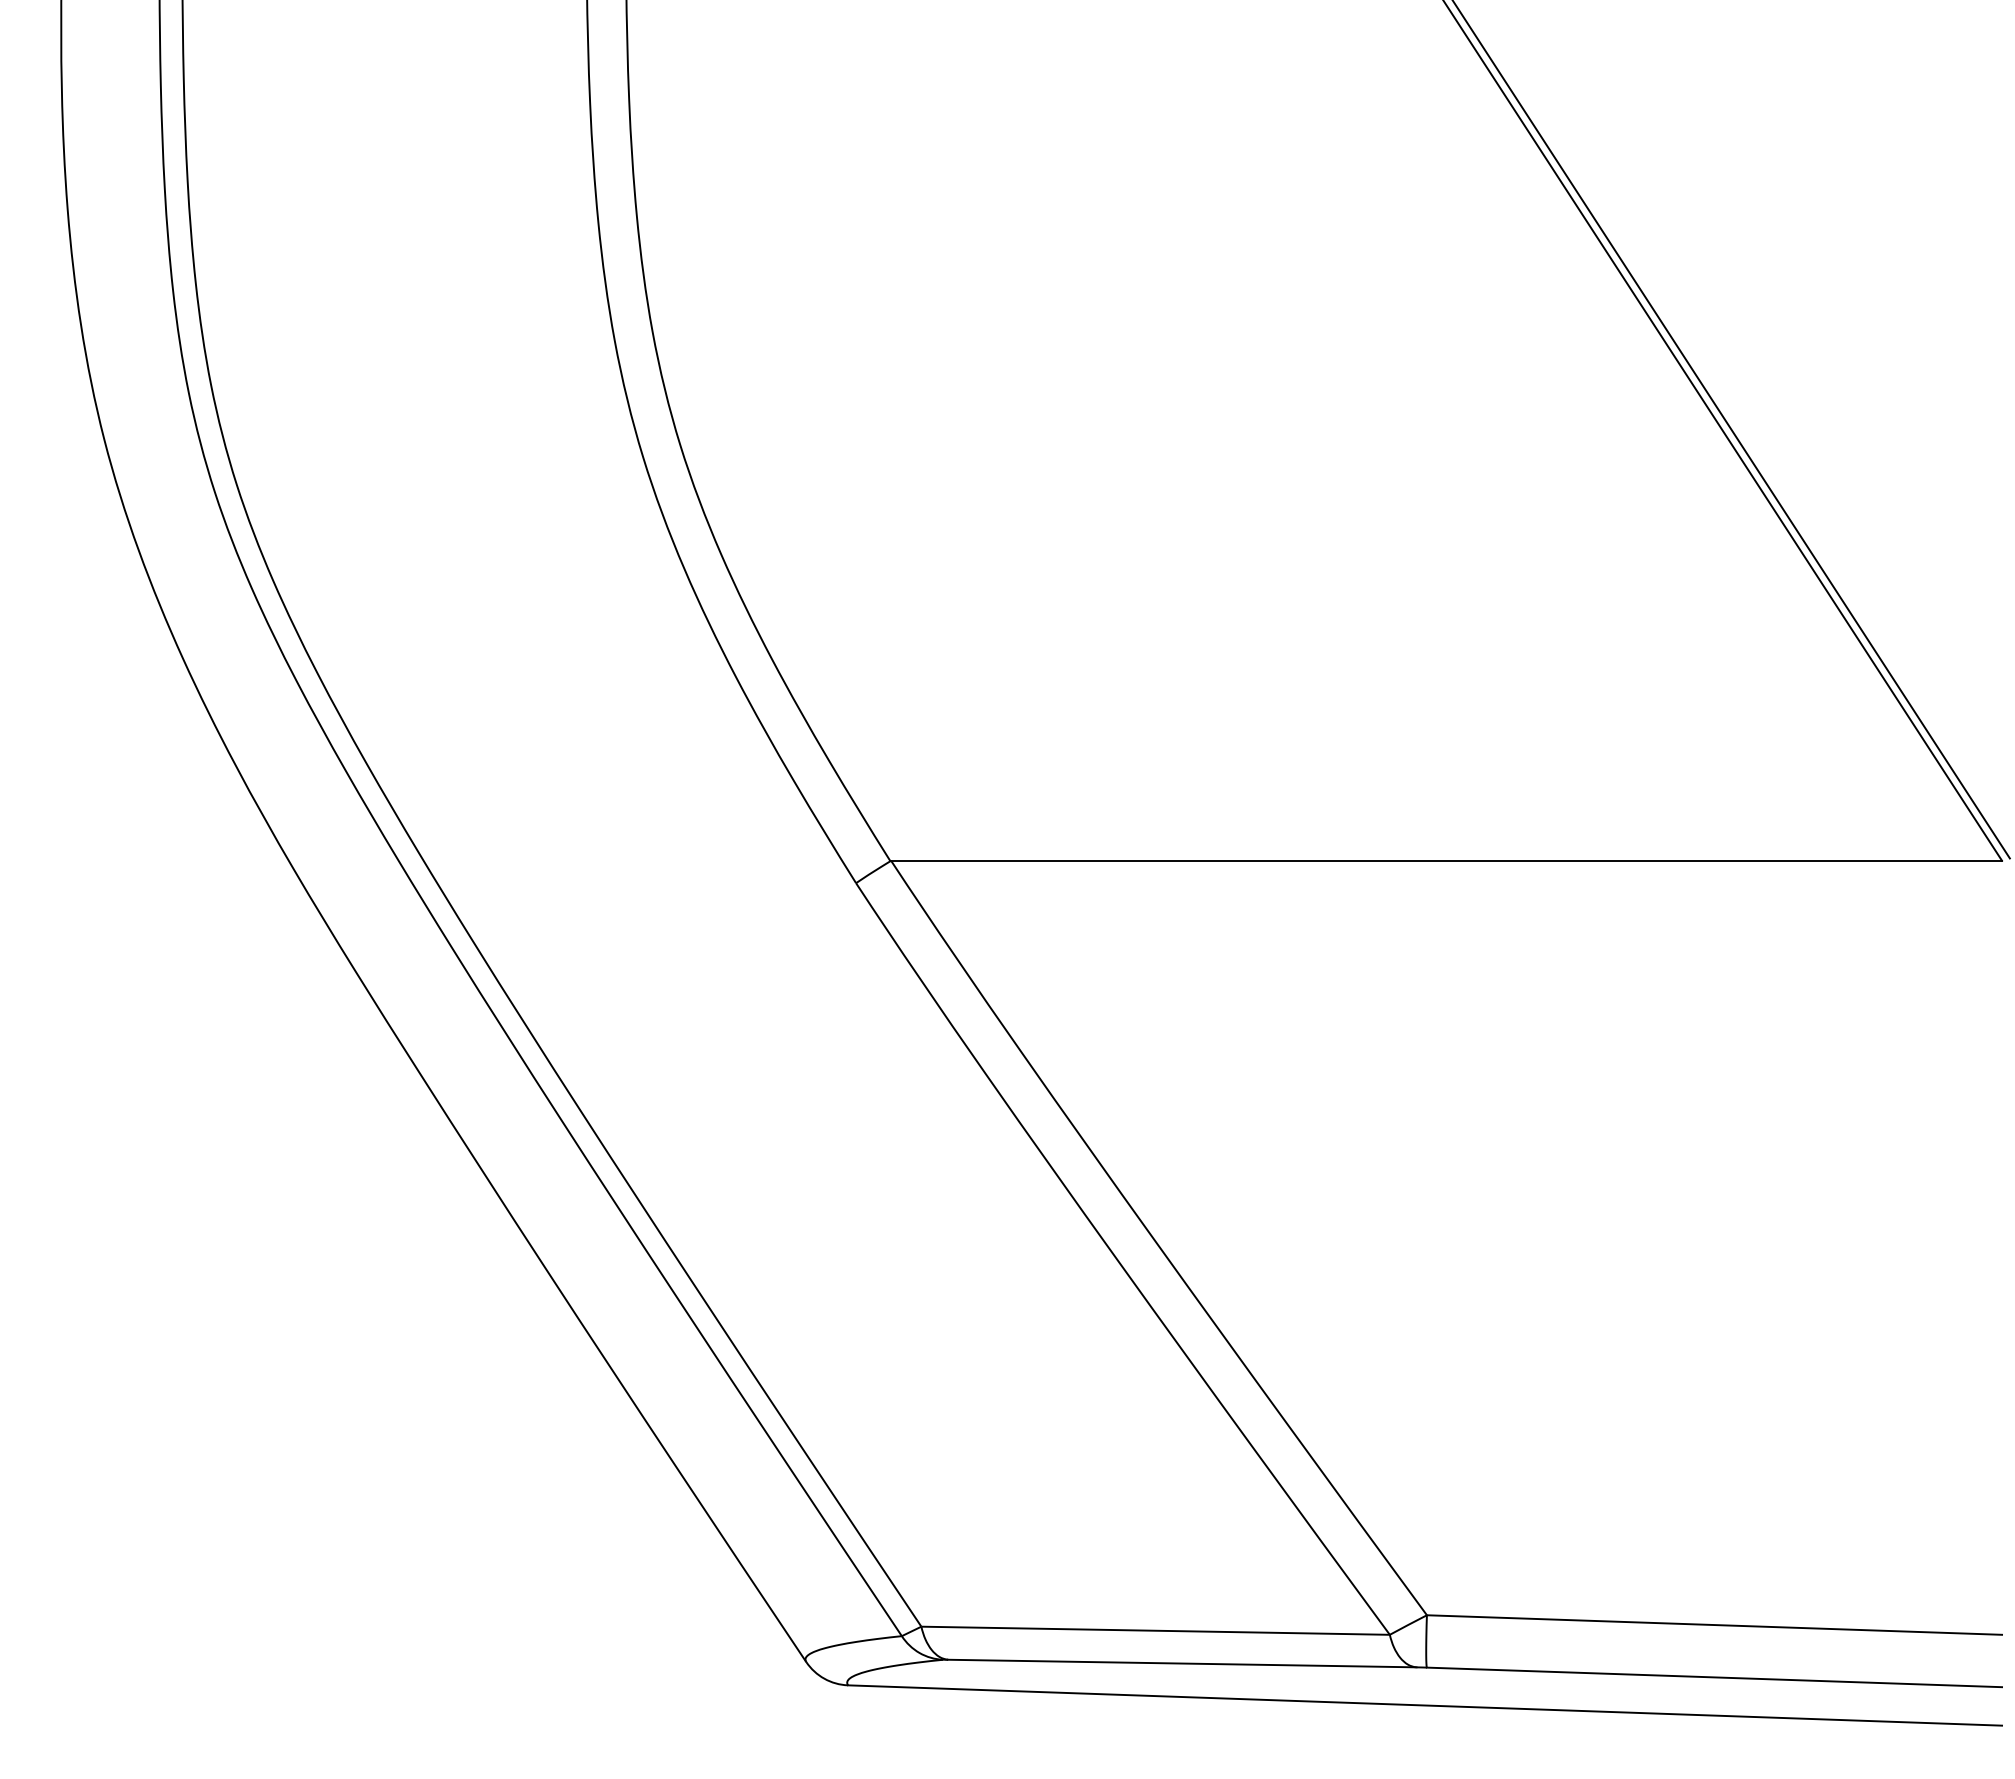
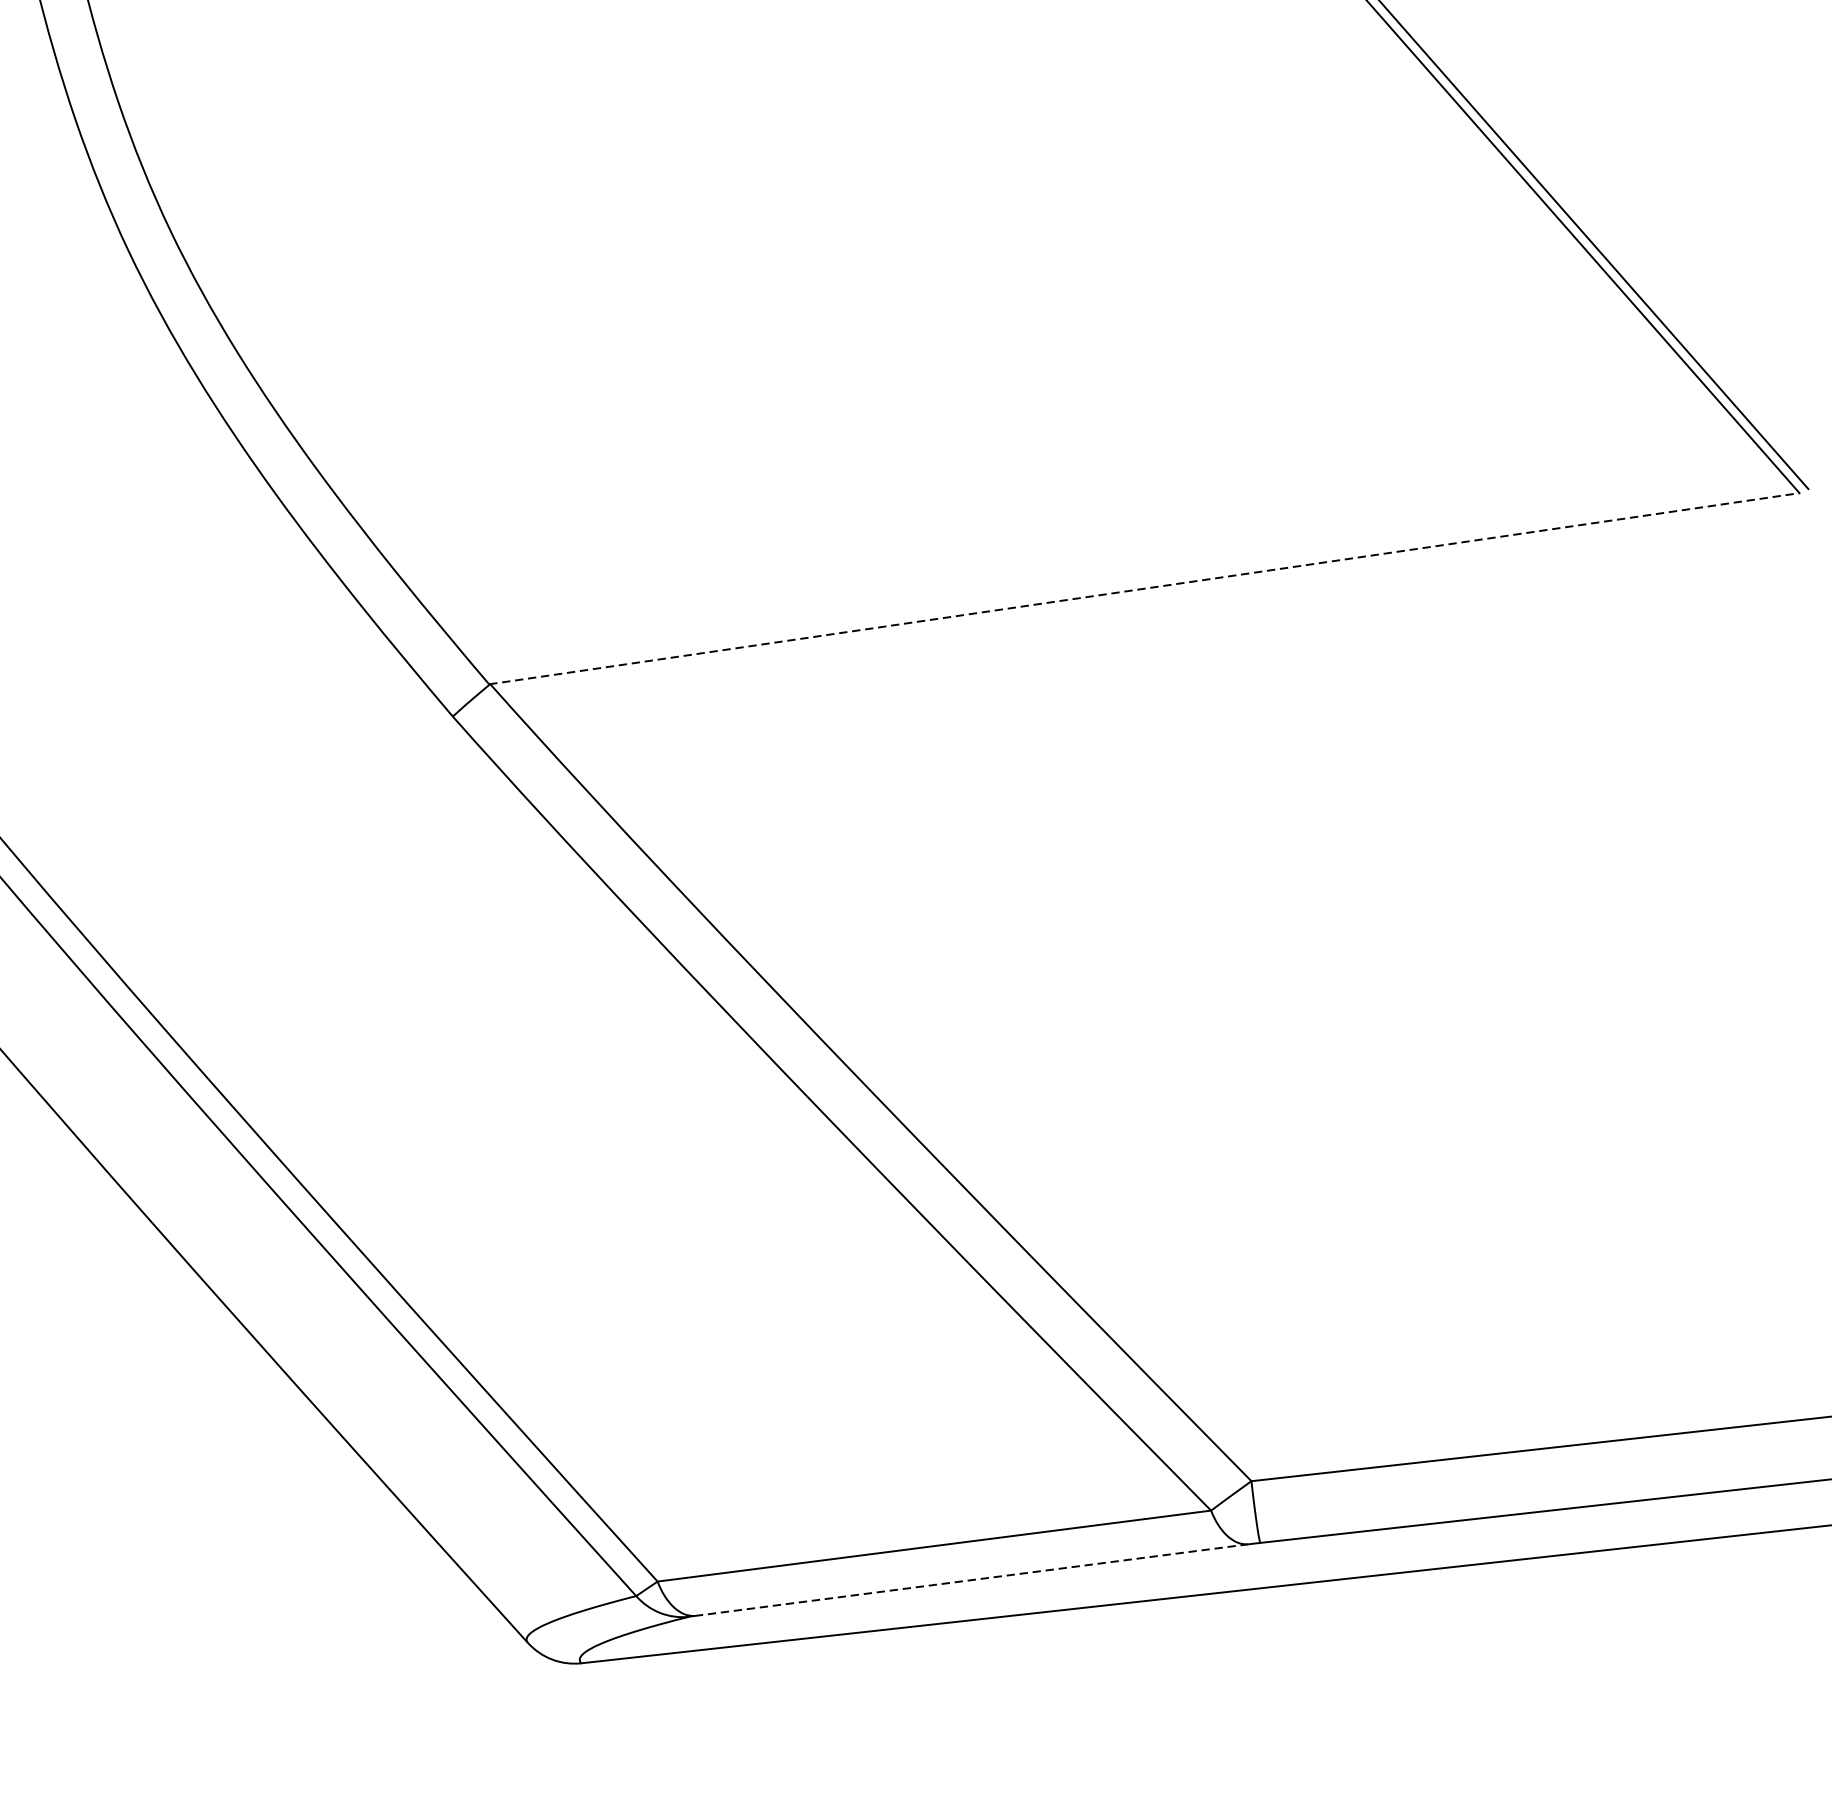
line: (1446, 860) -> (1144, 588), solid -> dashed
line: (1182, 1663) -> (971, 1580), solid -> dashed

